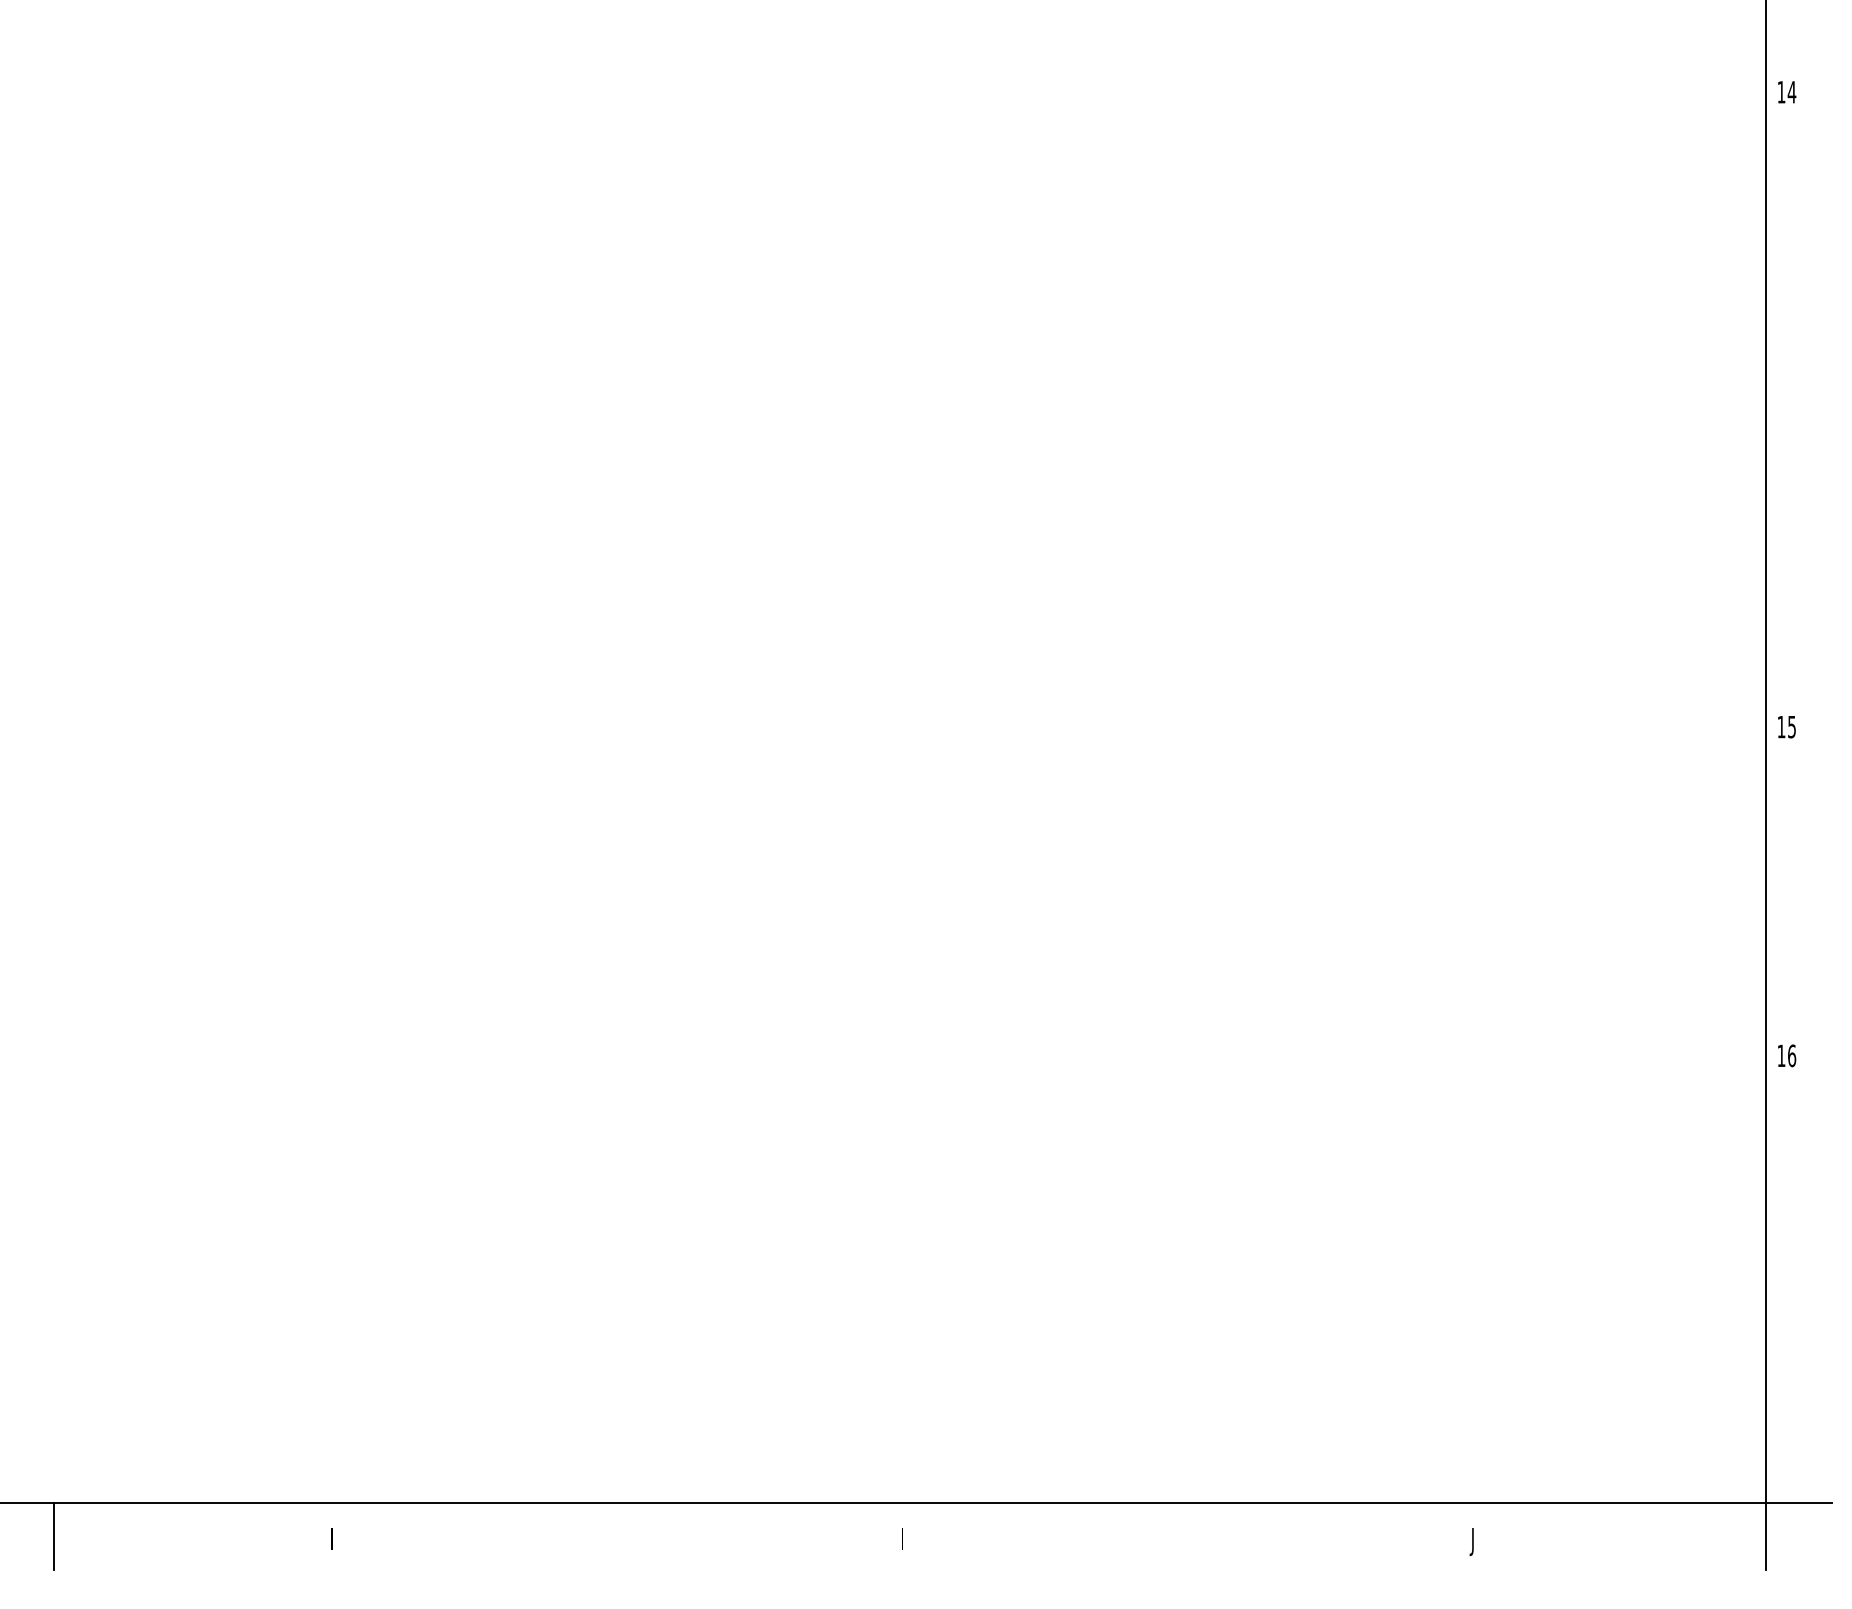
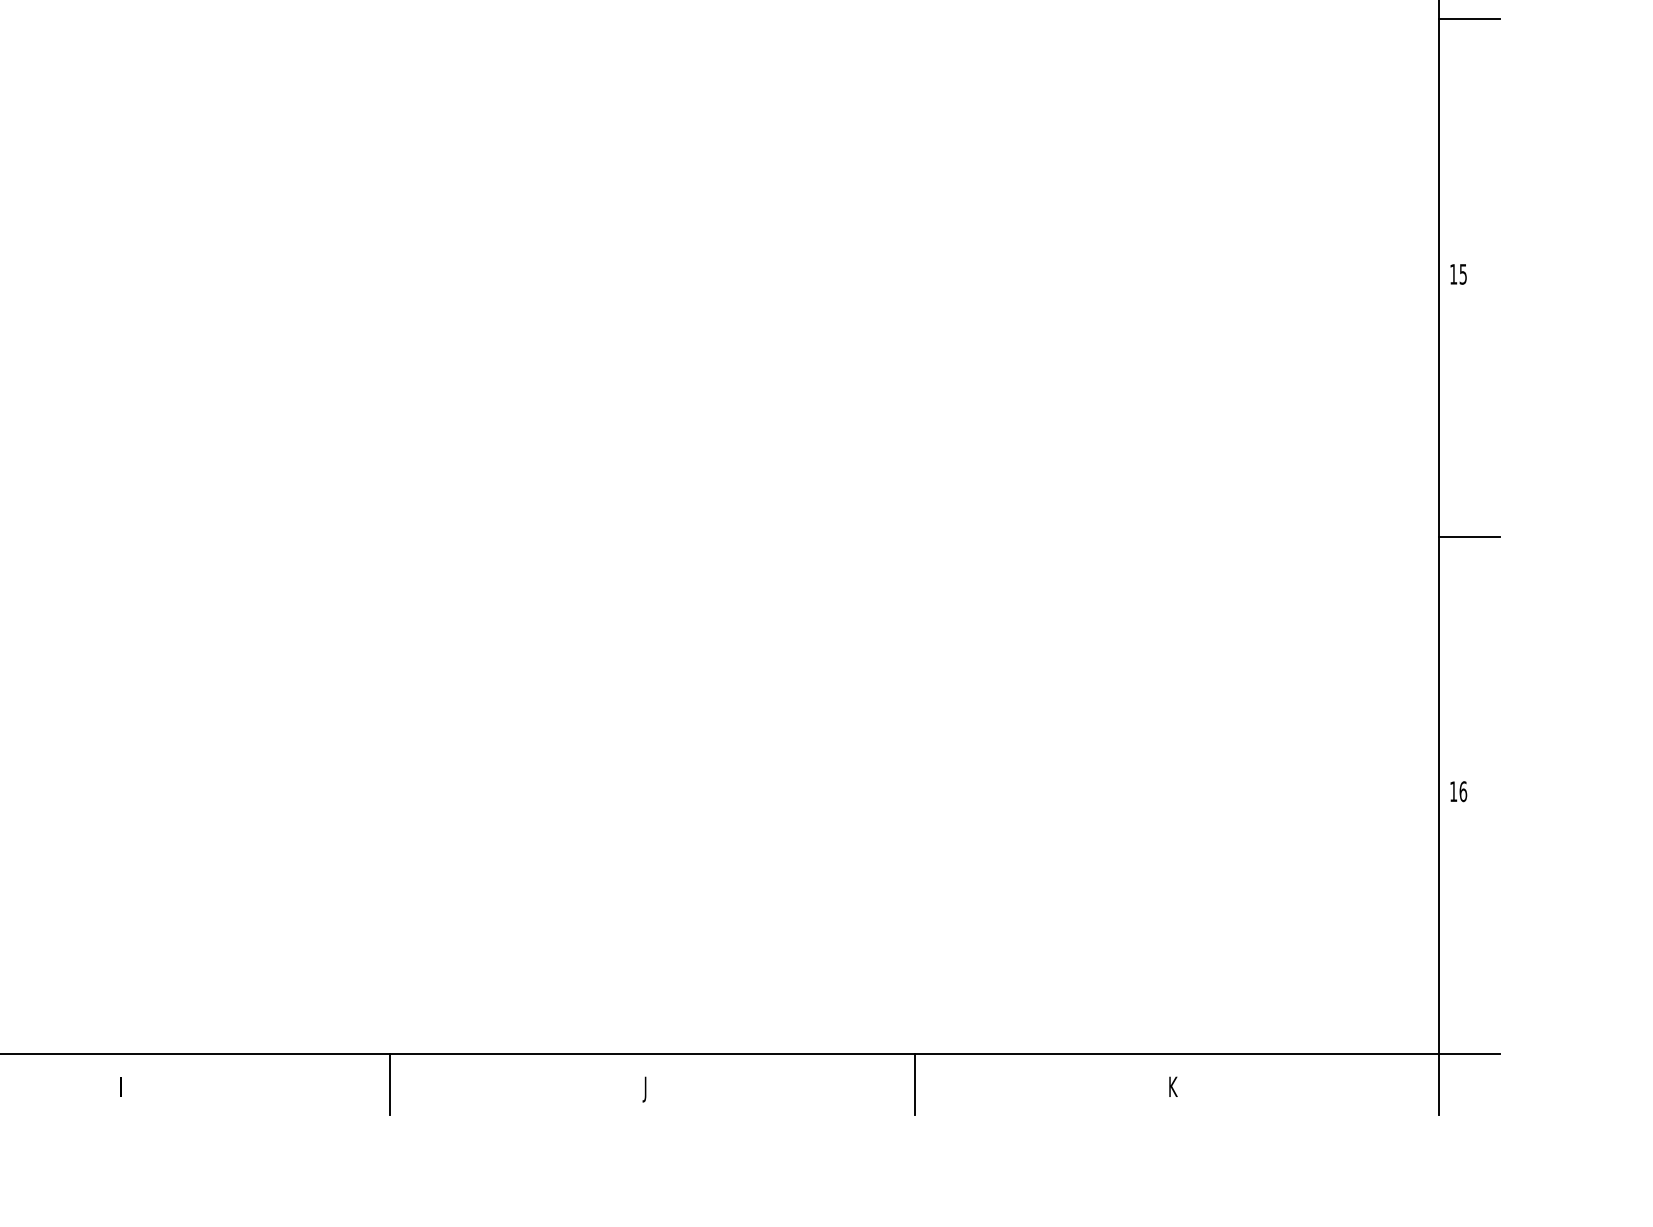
line: (1798, 377) -> (1469, 19), added
text: (1786, 727) -> (1458, 274), moved
line: (1798, 940) -> (1469, 536), added
text: (1787, 1055) -> (1459, 791), moved
line: (624, 1536) -> (390, 1084), added
line: (1195, 1536) -> (914, 1084), added
text: (901, 1542) -> (644, 1090), I -> J
text: (1475, 1542) -> (1172, 1090), J -> K

